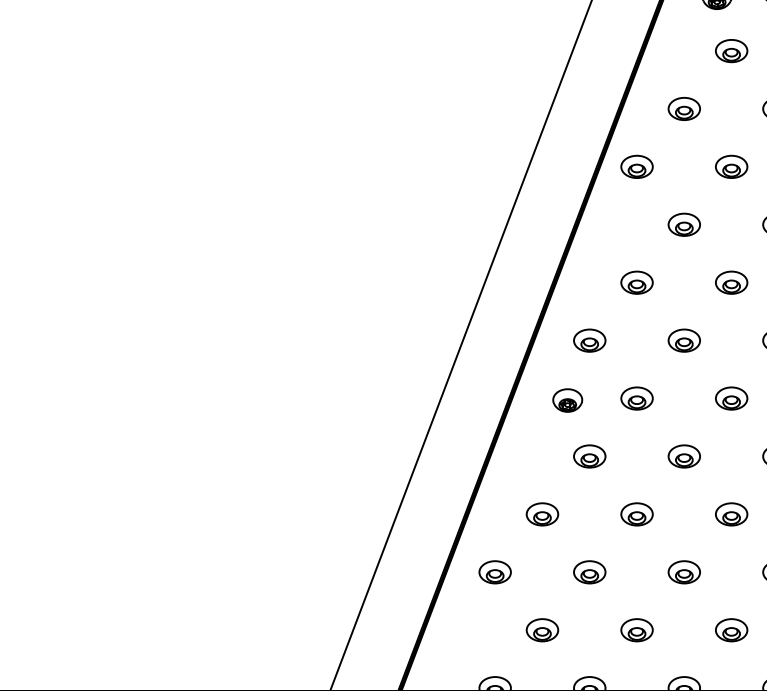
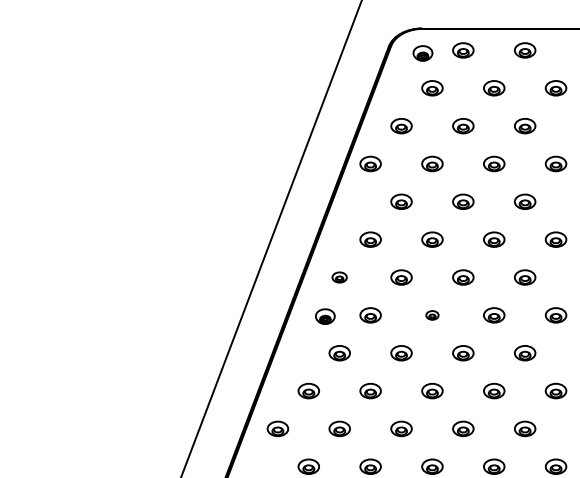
part: (589, 340) -> (339, 277), size x0.7
part: (731, 398) -> (432, 315), size x0.6

